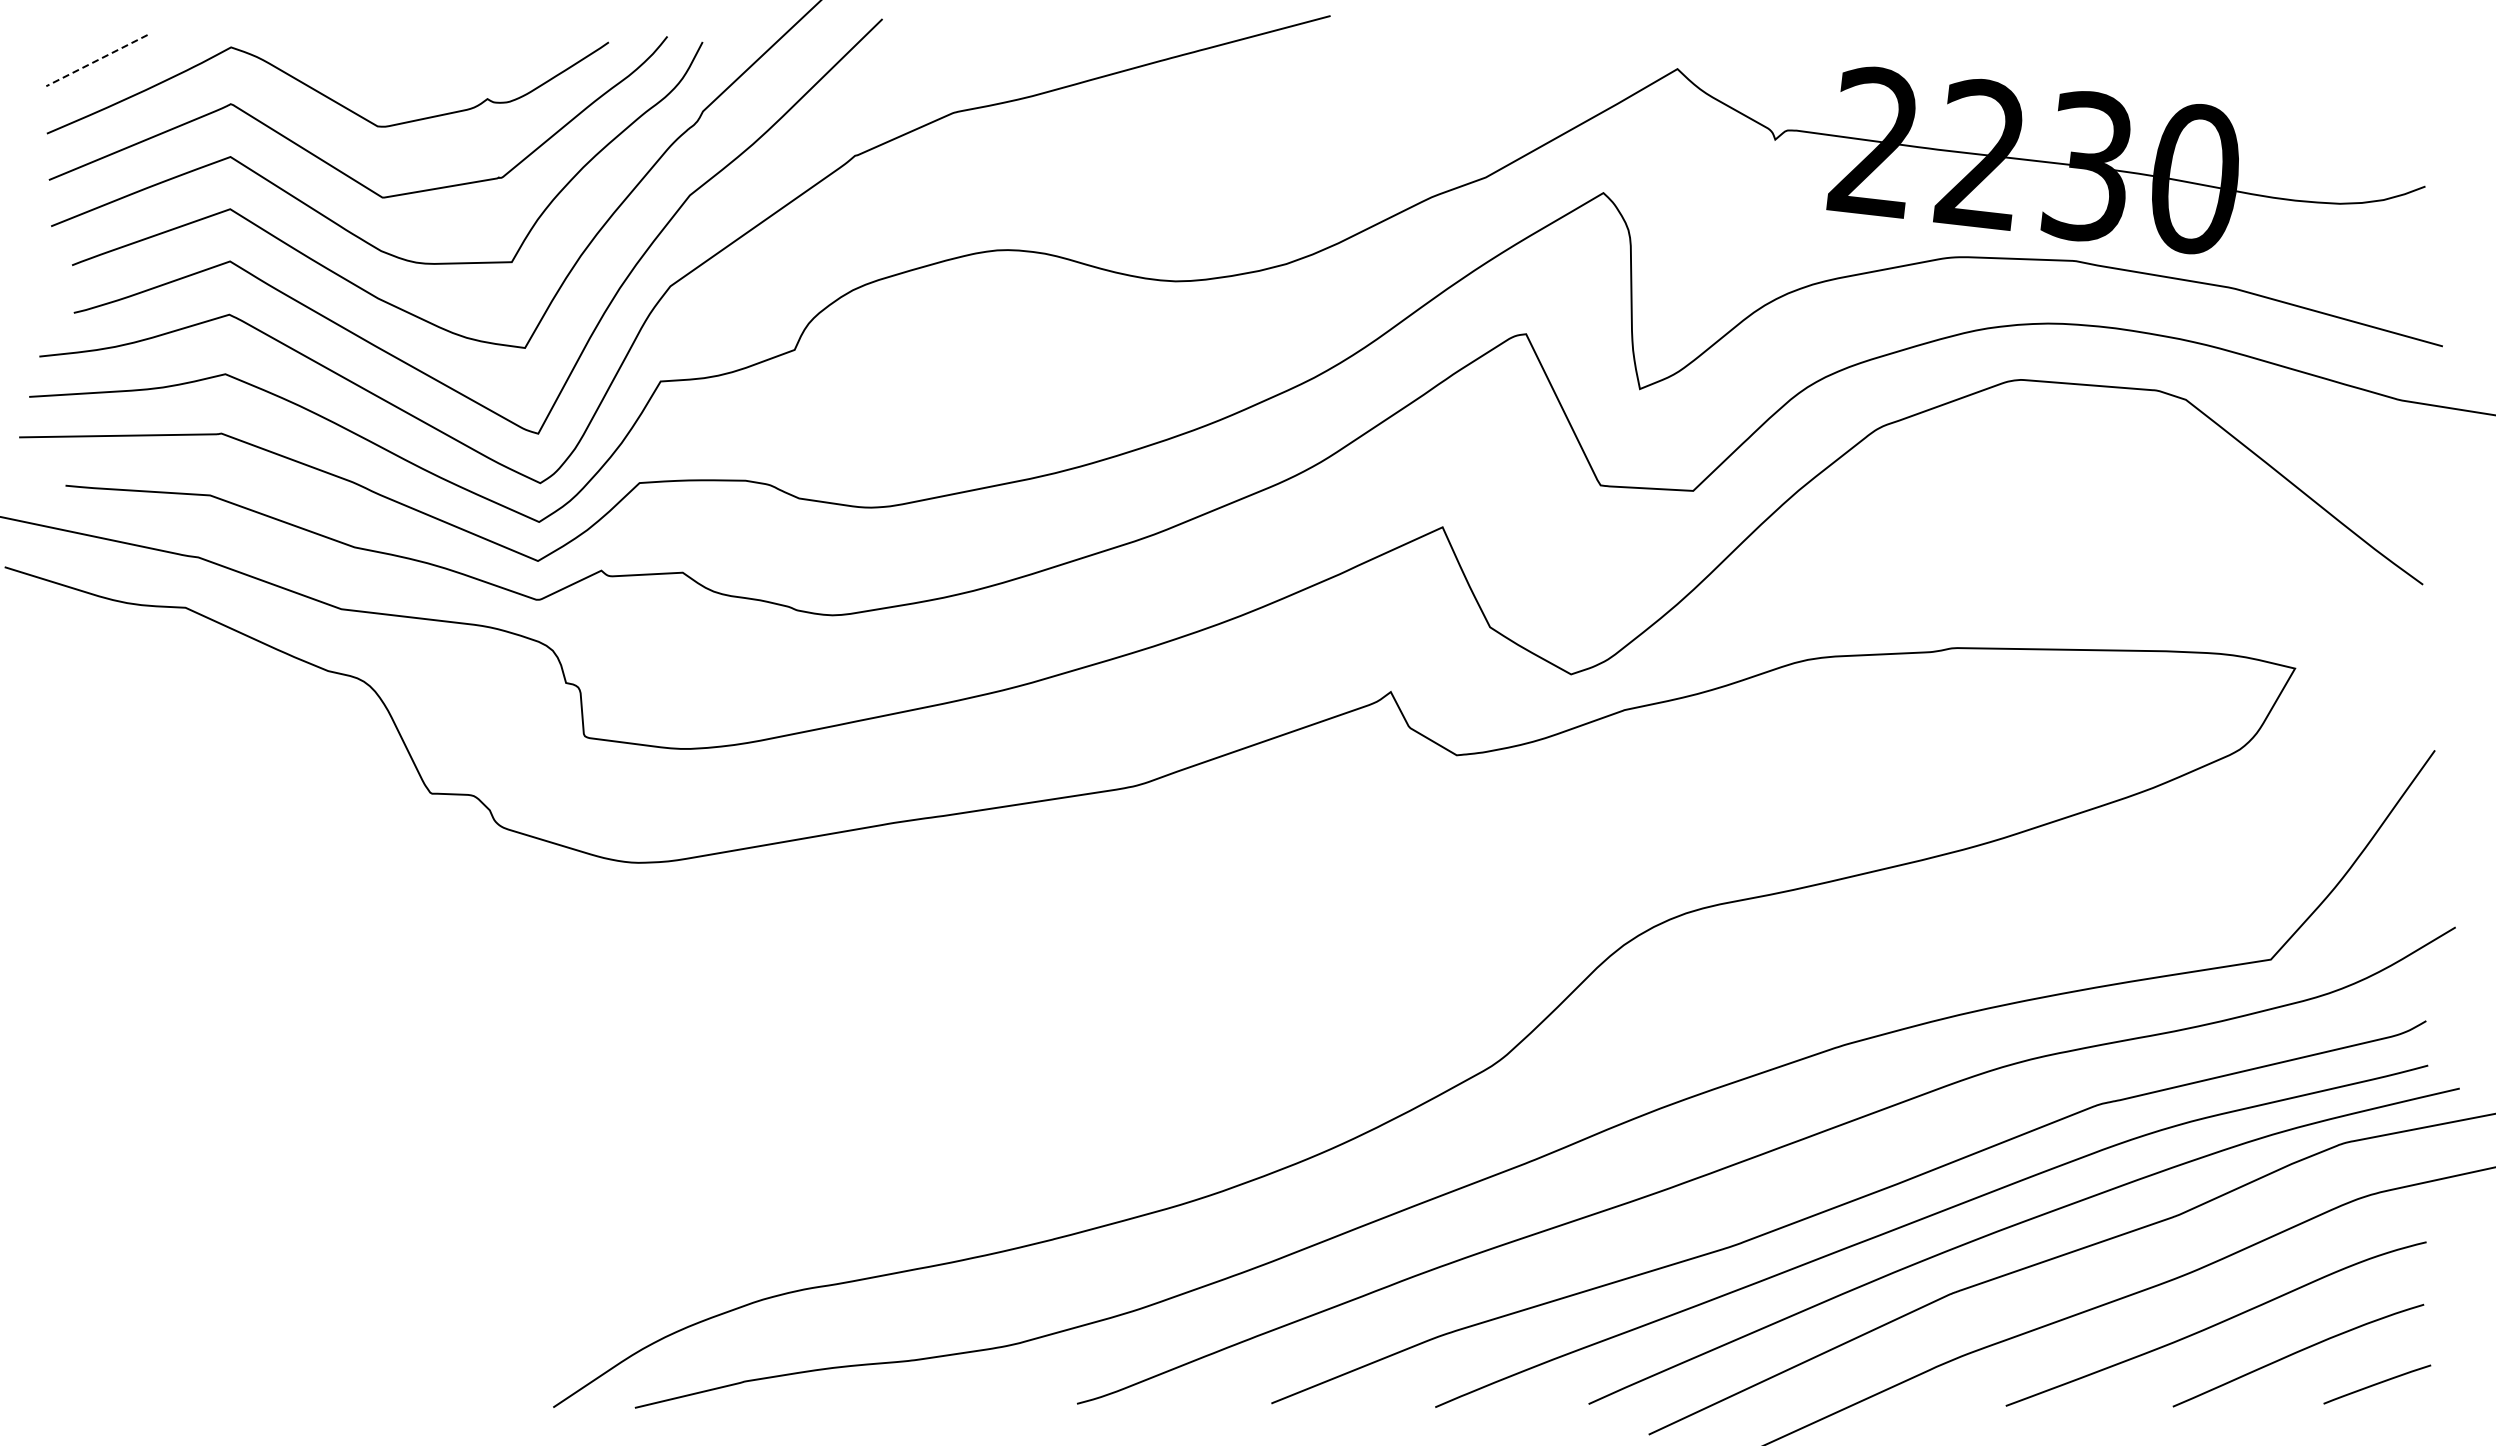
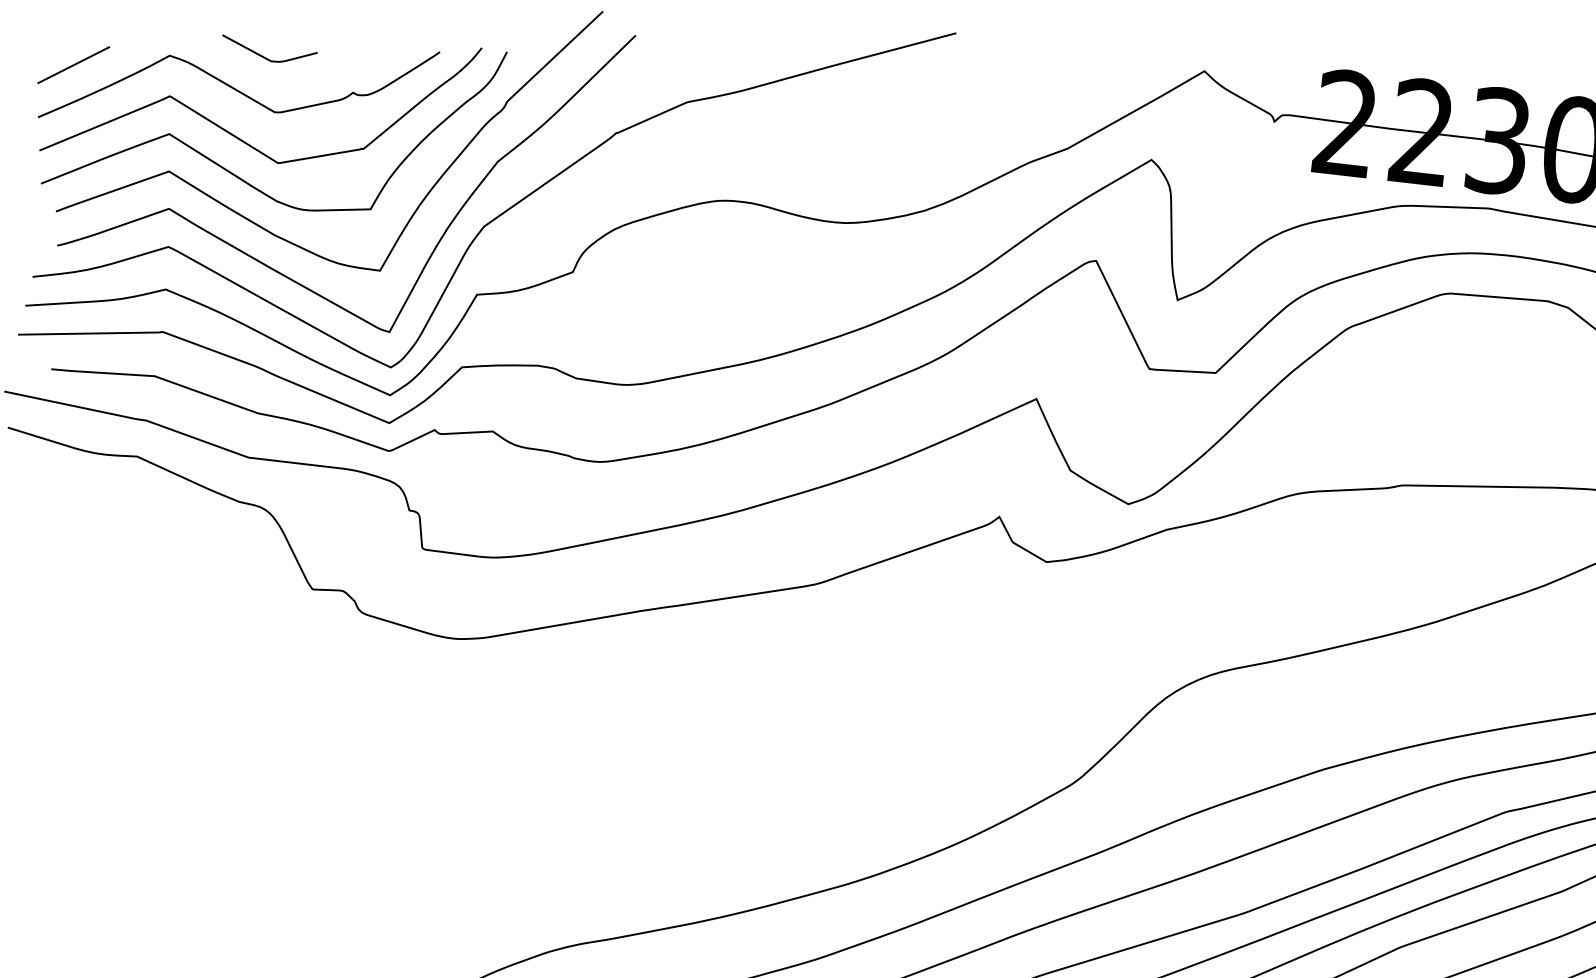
curve: (364, 49) -> (265, 57), added
line: (96, 60) -> (73, 65), dashed -> solid

